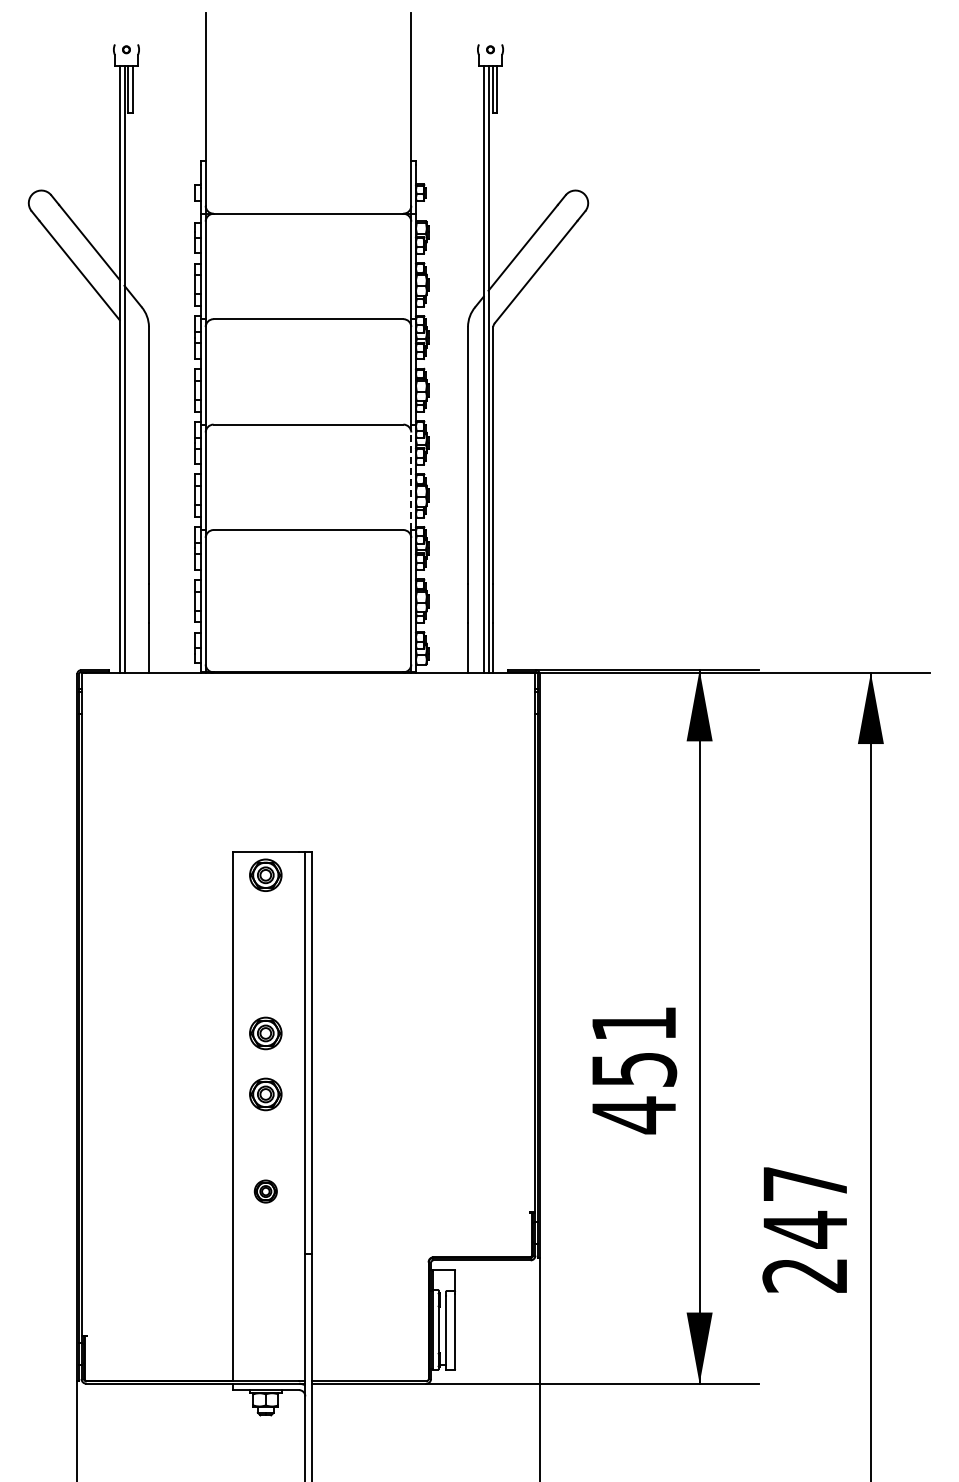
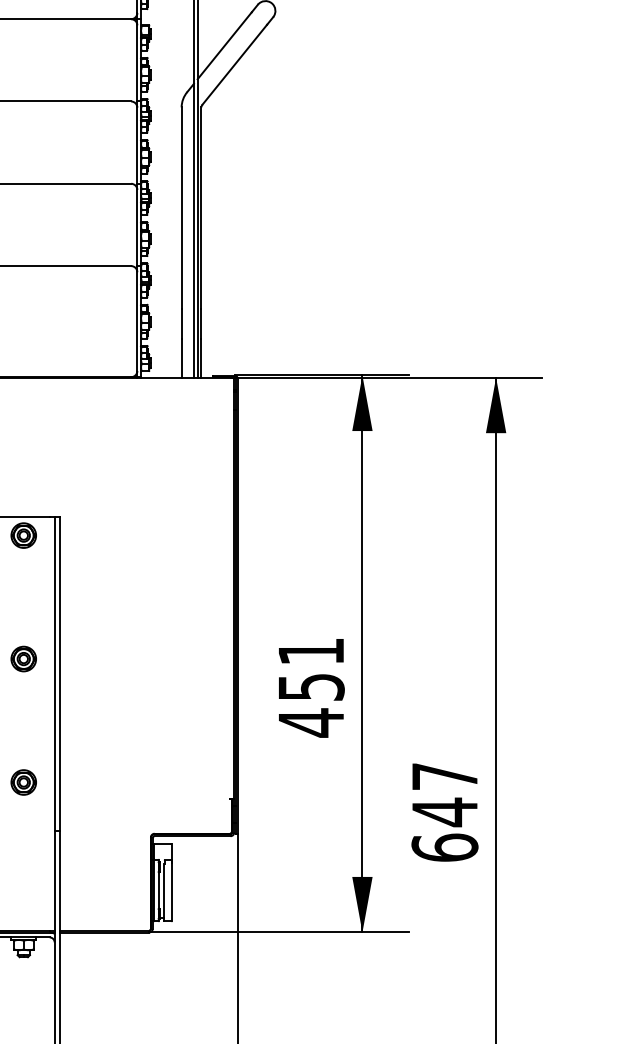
line: (411, 477) -> (137, 225), dashed -> solid
part: (265, 1094) -> (23, 706), removed
part: (265, 1191) -> (23, 782), size x1.43
text: (805, 1275) -> (445, 848), 247 -> 647

